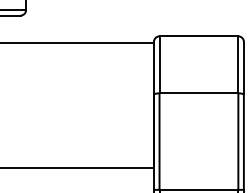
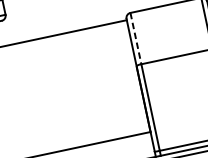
line: (159, 64) -> (135, 38), solid -> dashed

